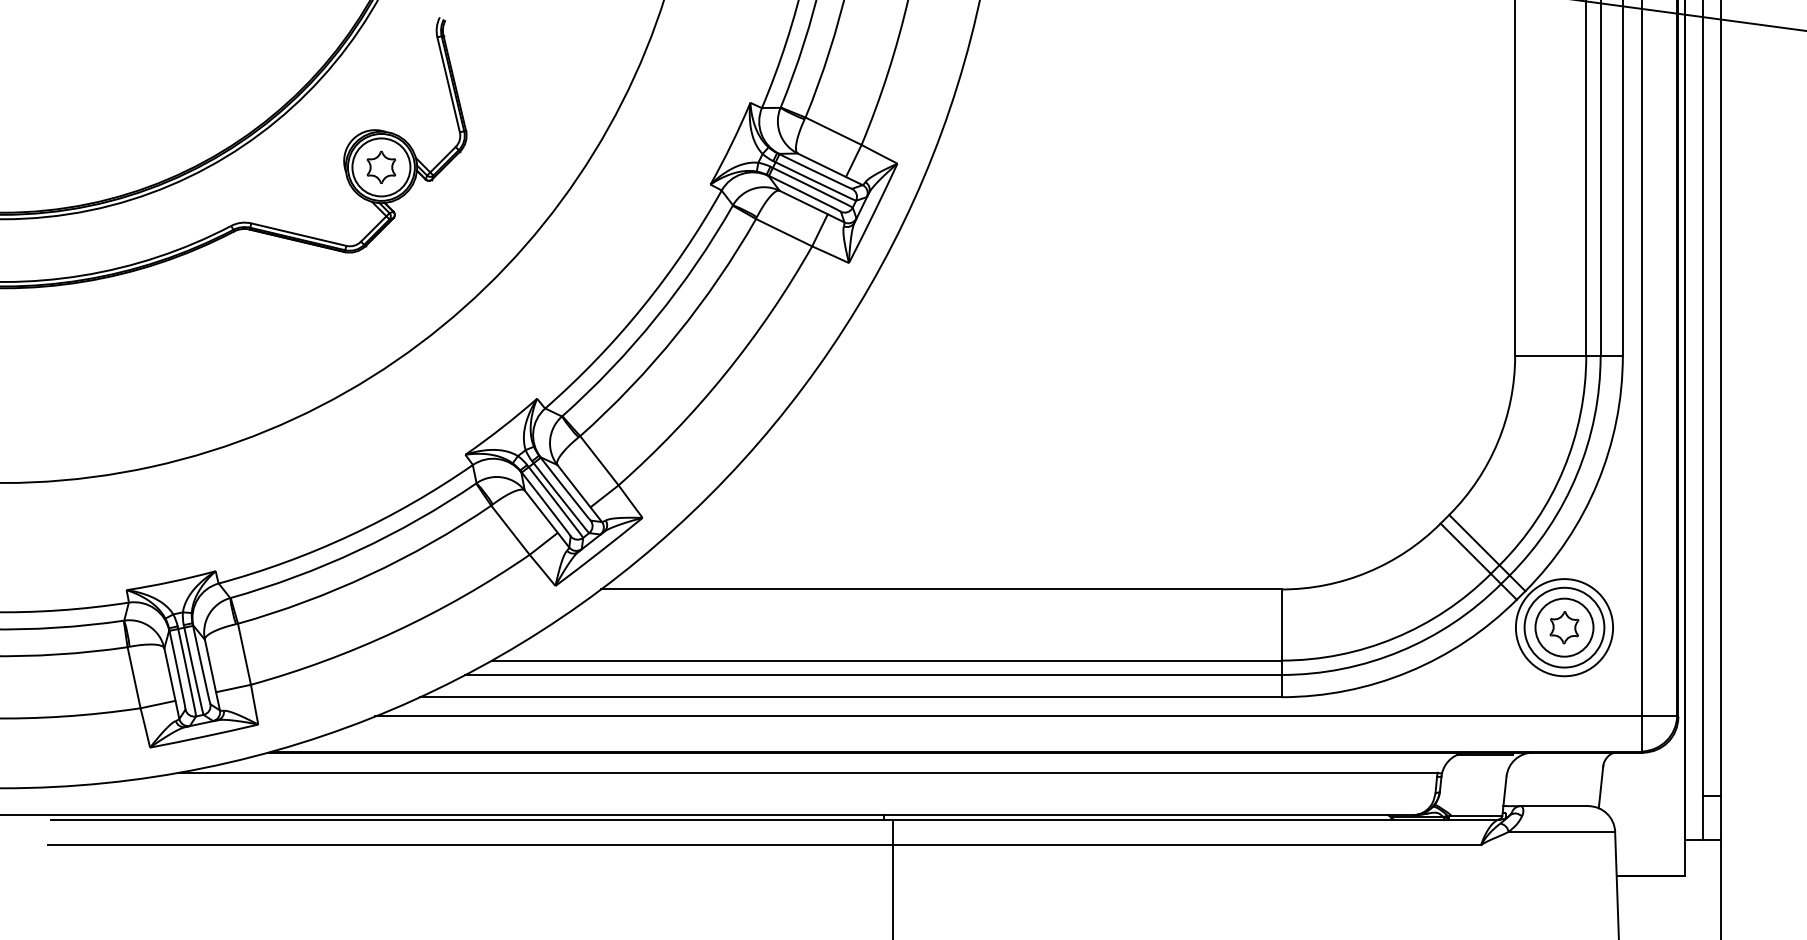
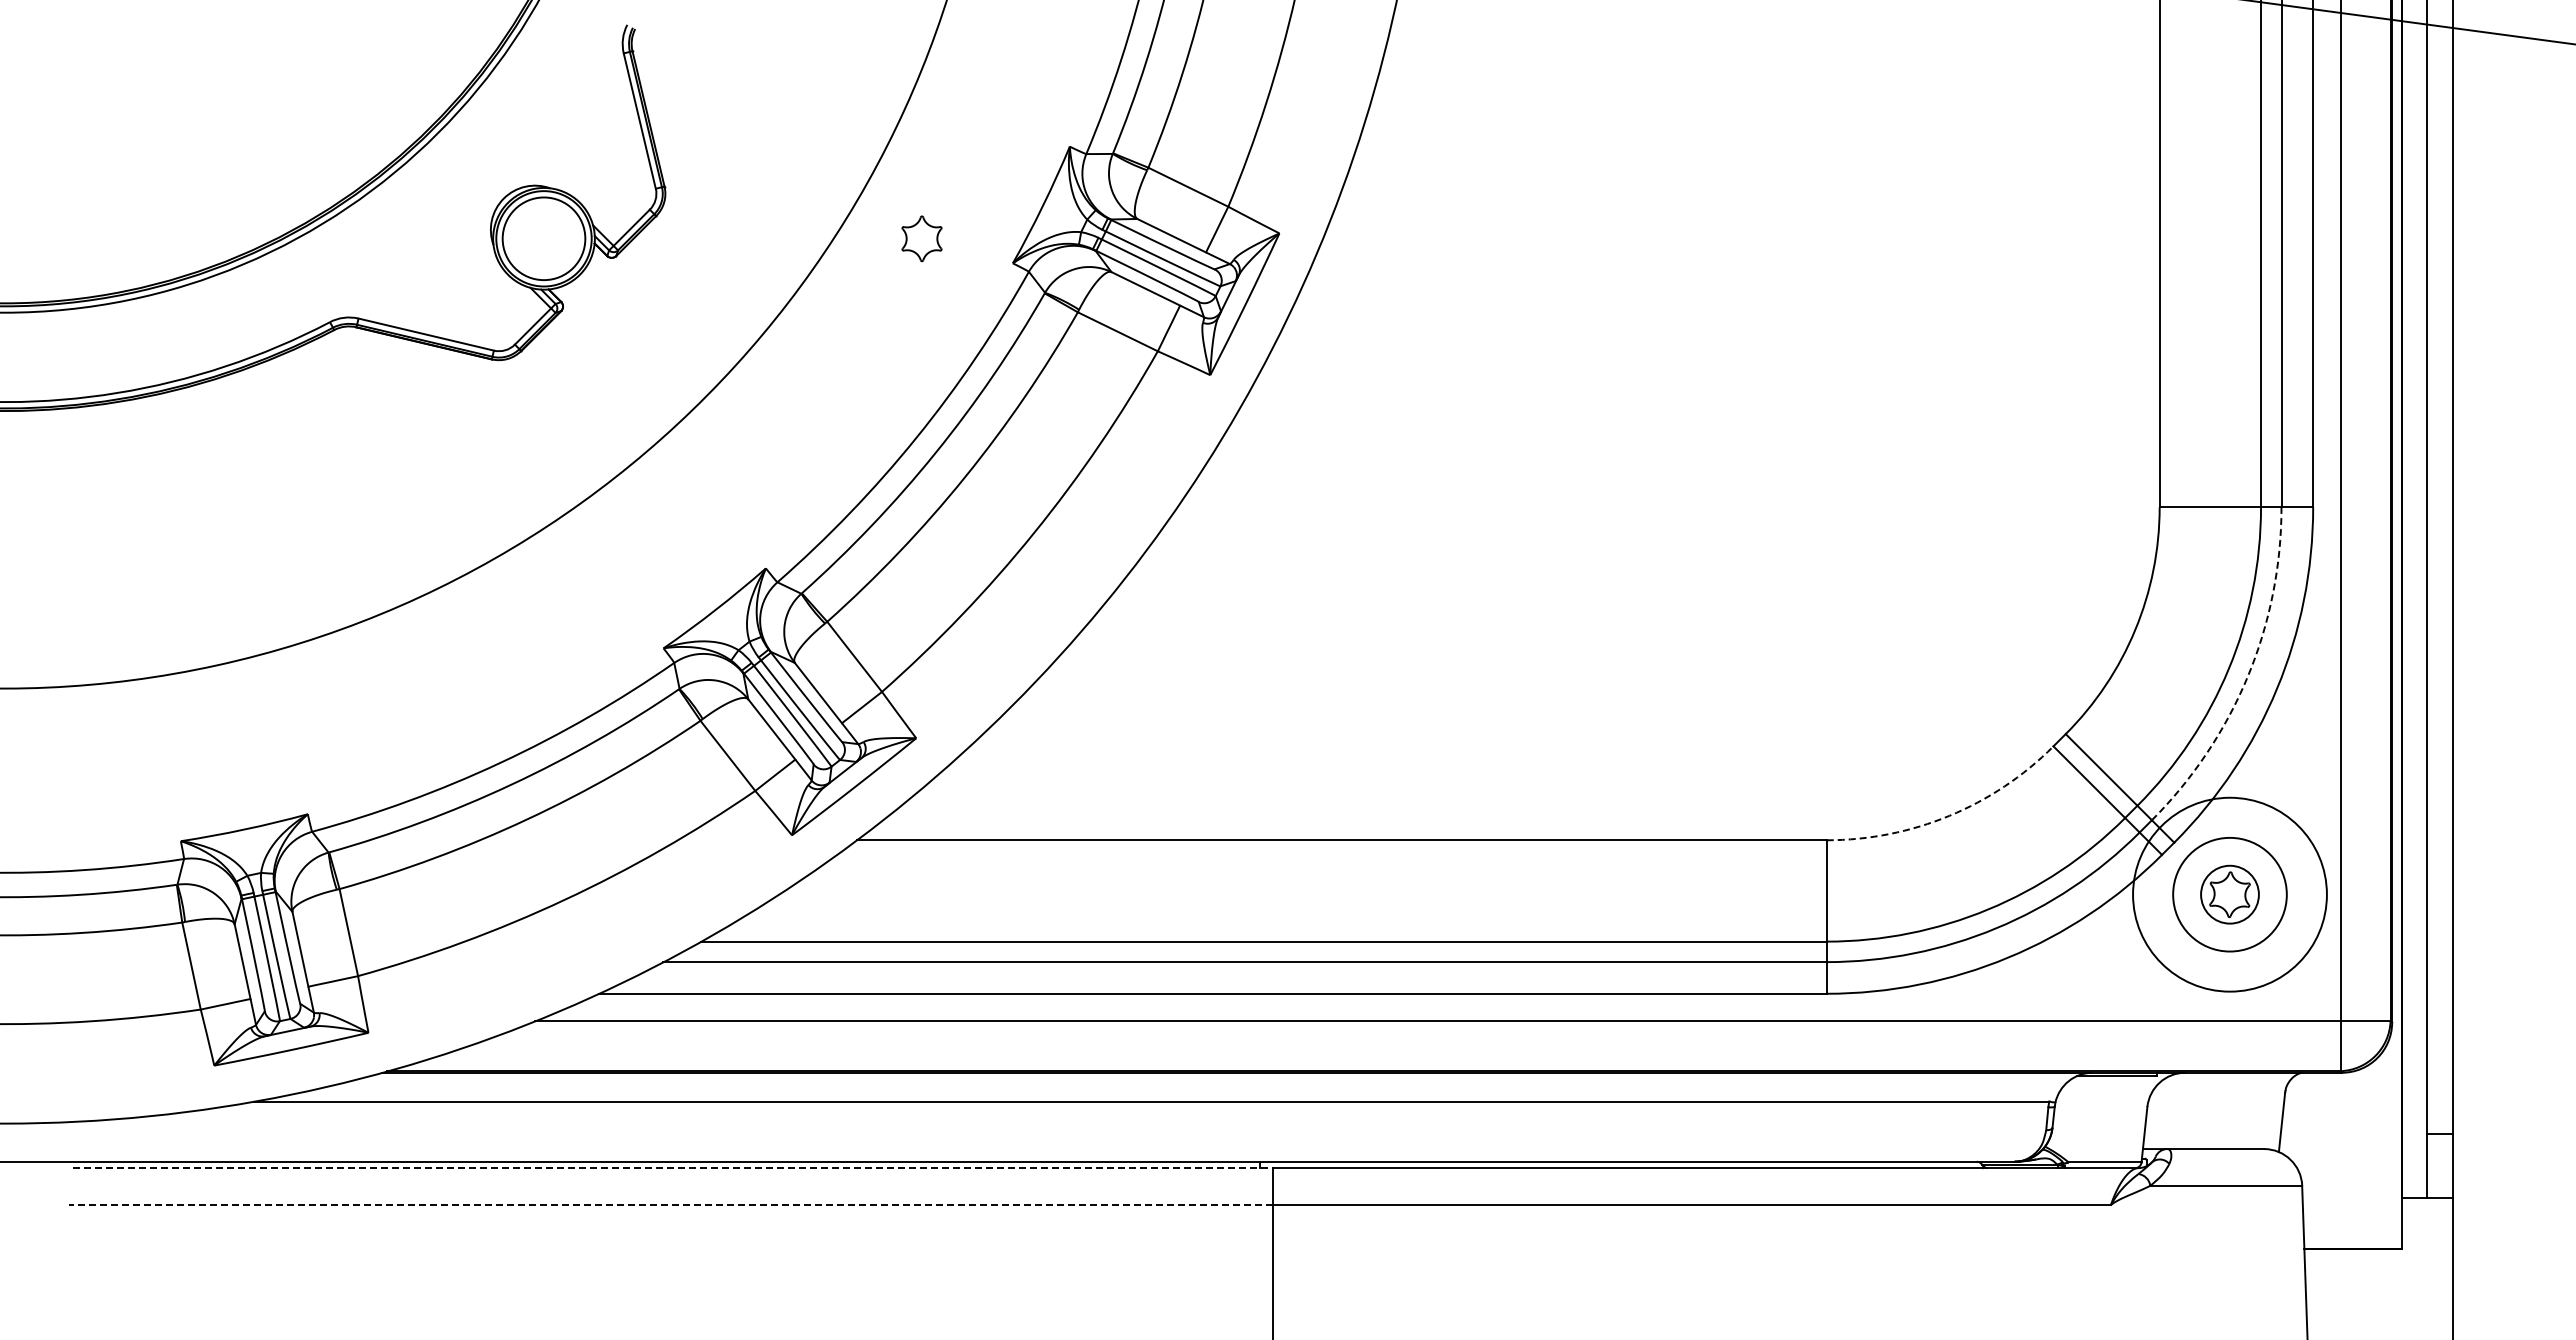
part: (381, 167) -> (921, 238), moved
arc: (1576, 474) -> (2247, 676), solid -> dashed
arc: (1367, 572) -> (1949, 815), solid -> dashed
circle: (1564, 627) -> (2229, 894), size x0.7
circle: (1564, 627) -> (2229, 894), size x1.4
line: (472, 819) -> (673, 1168), solid -> dashed
line: (470, 845) -> (671, 1204), solid -> dashed

